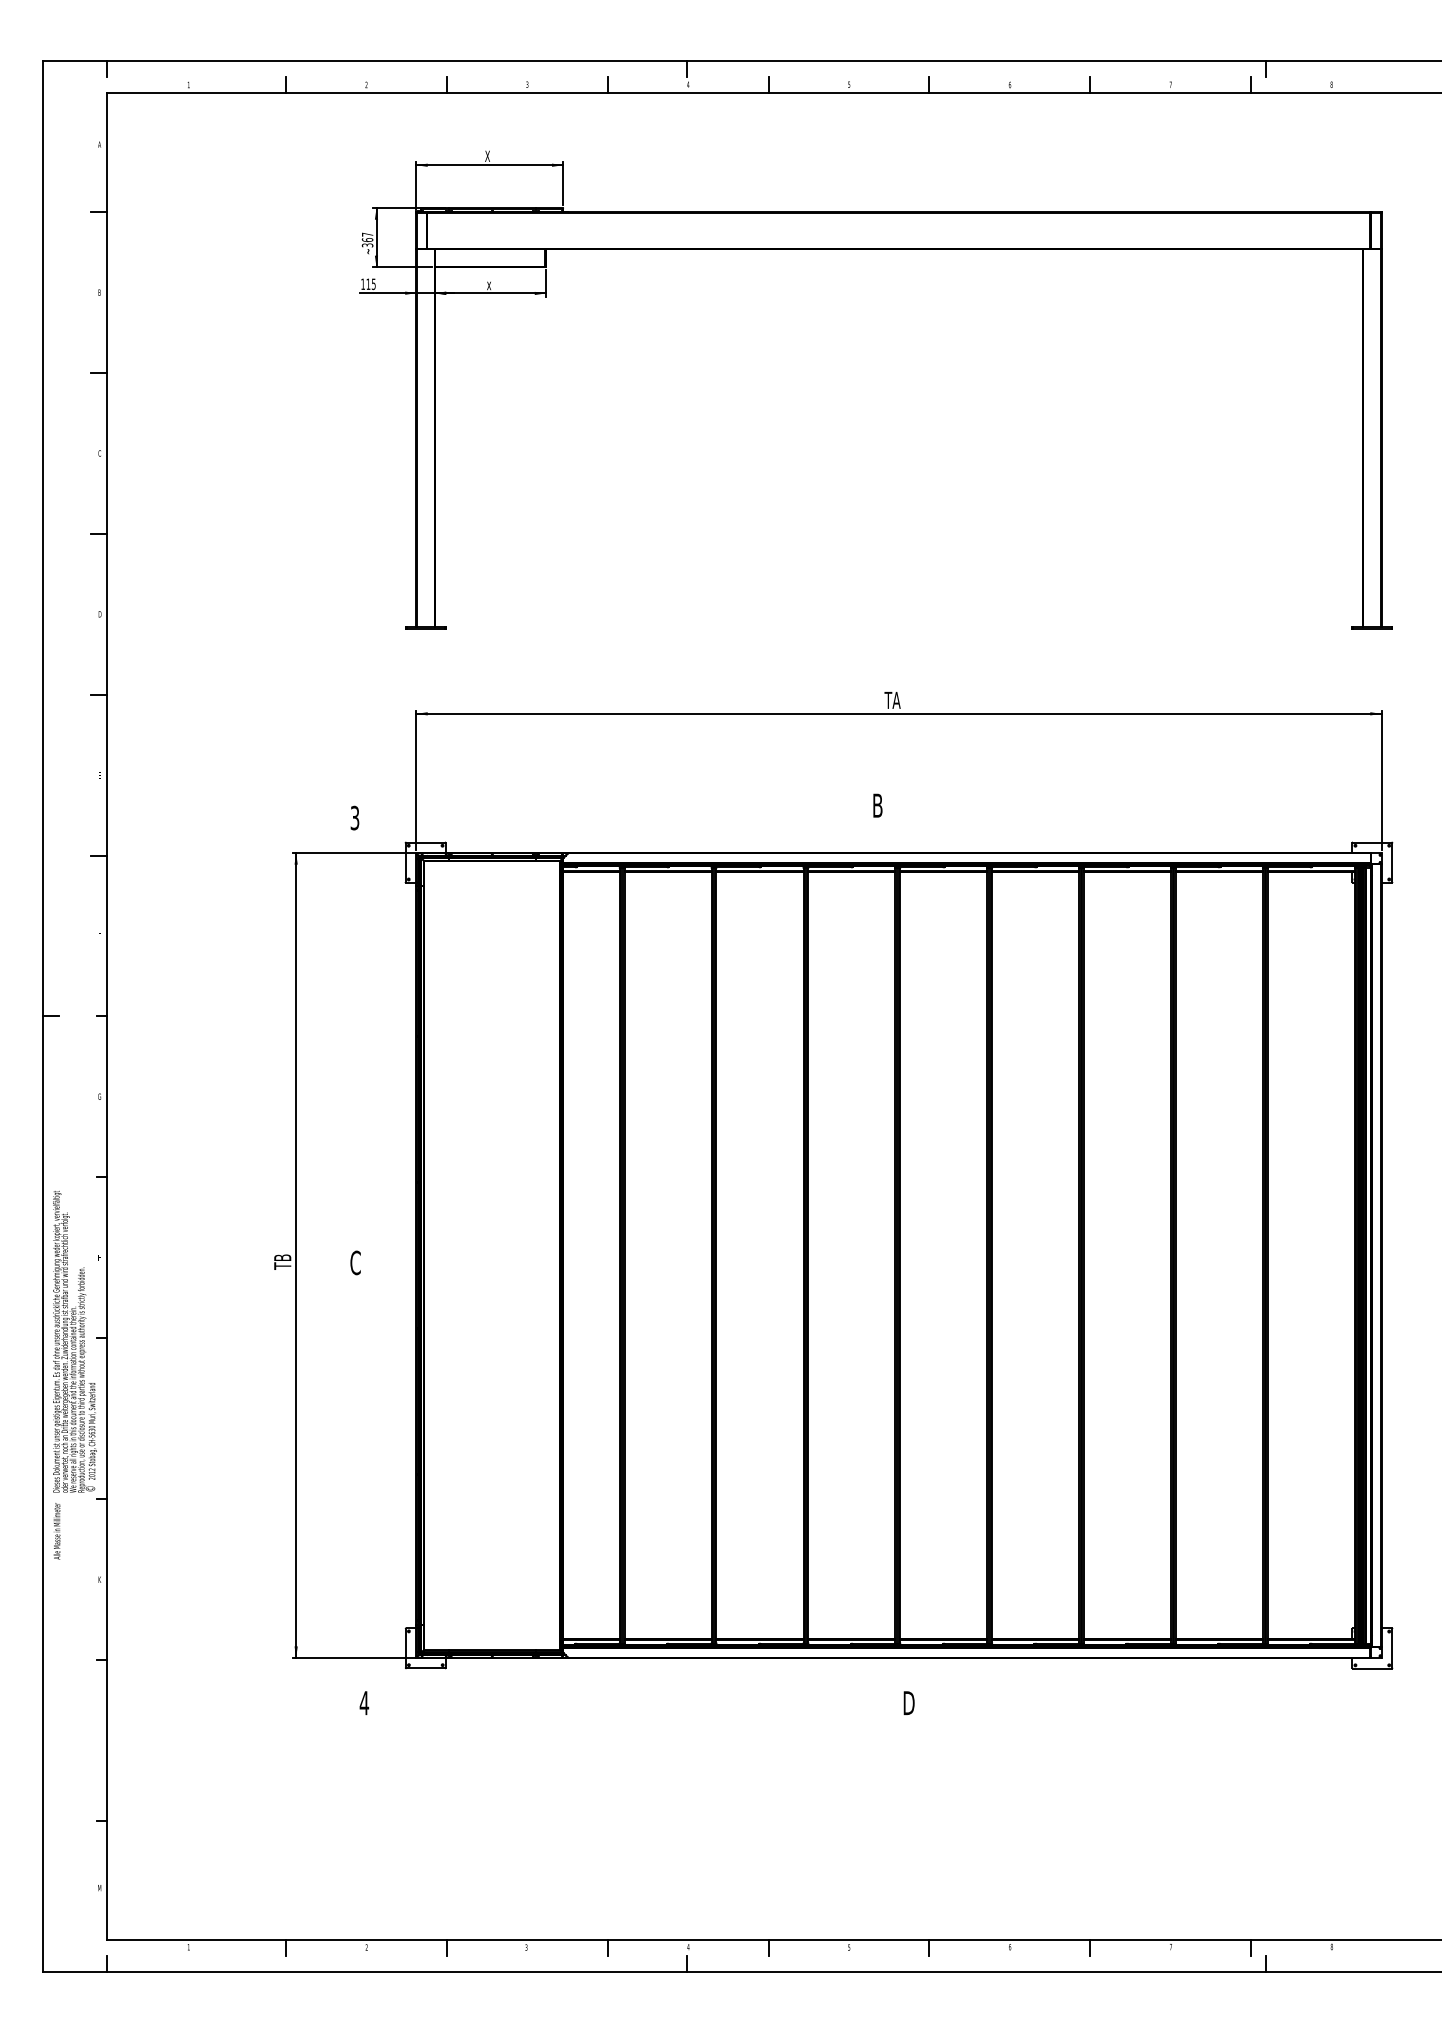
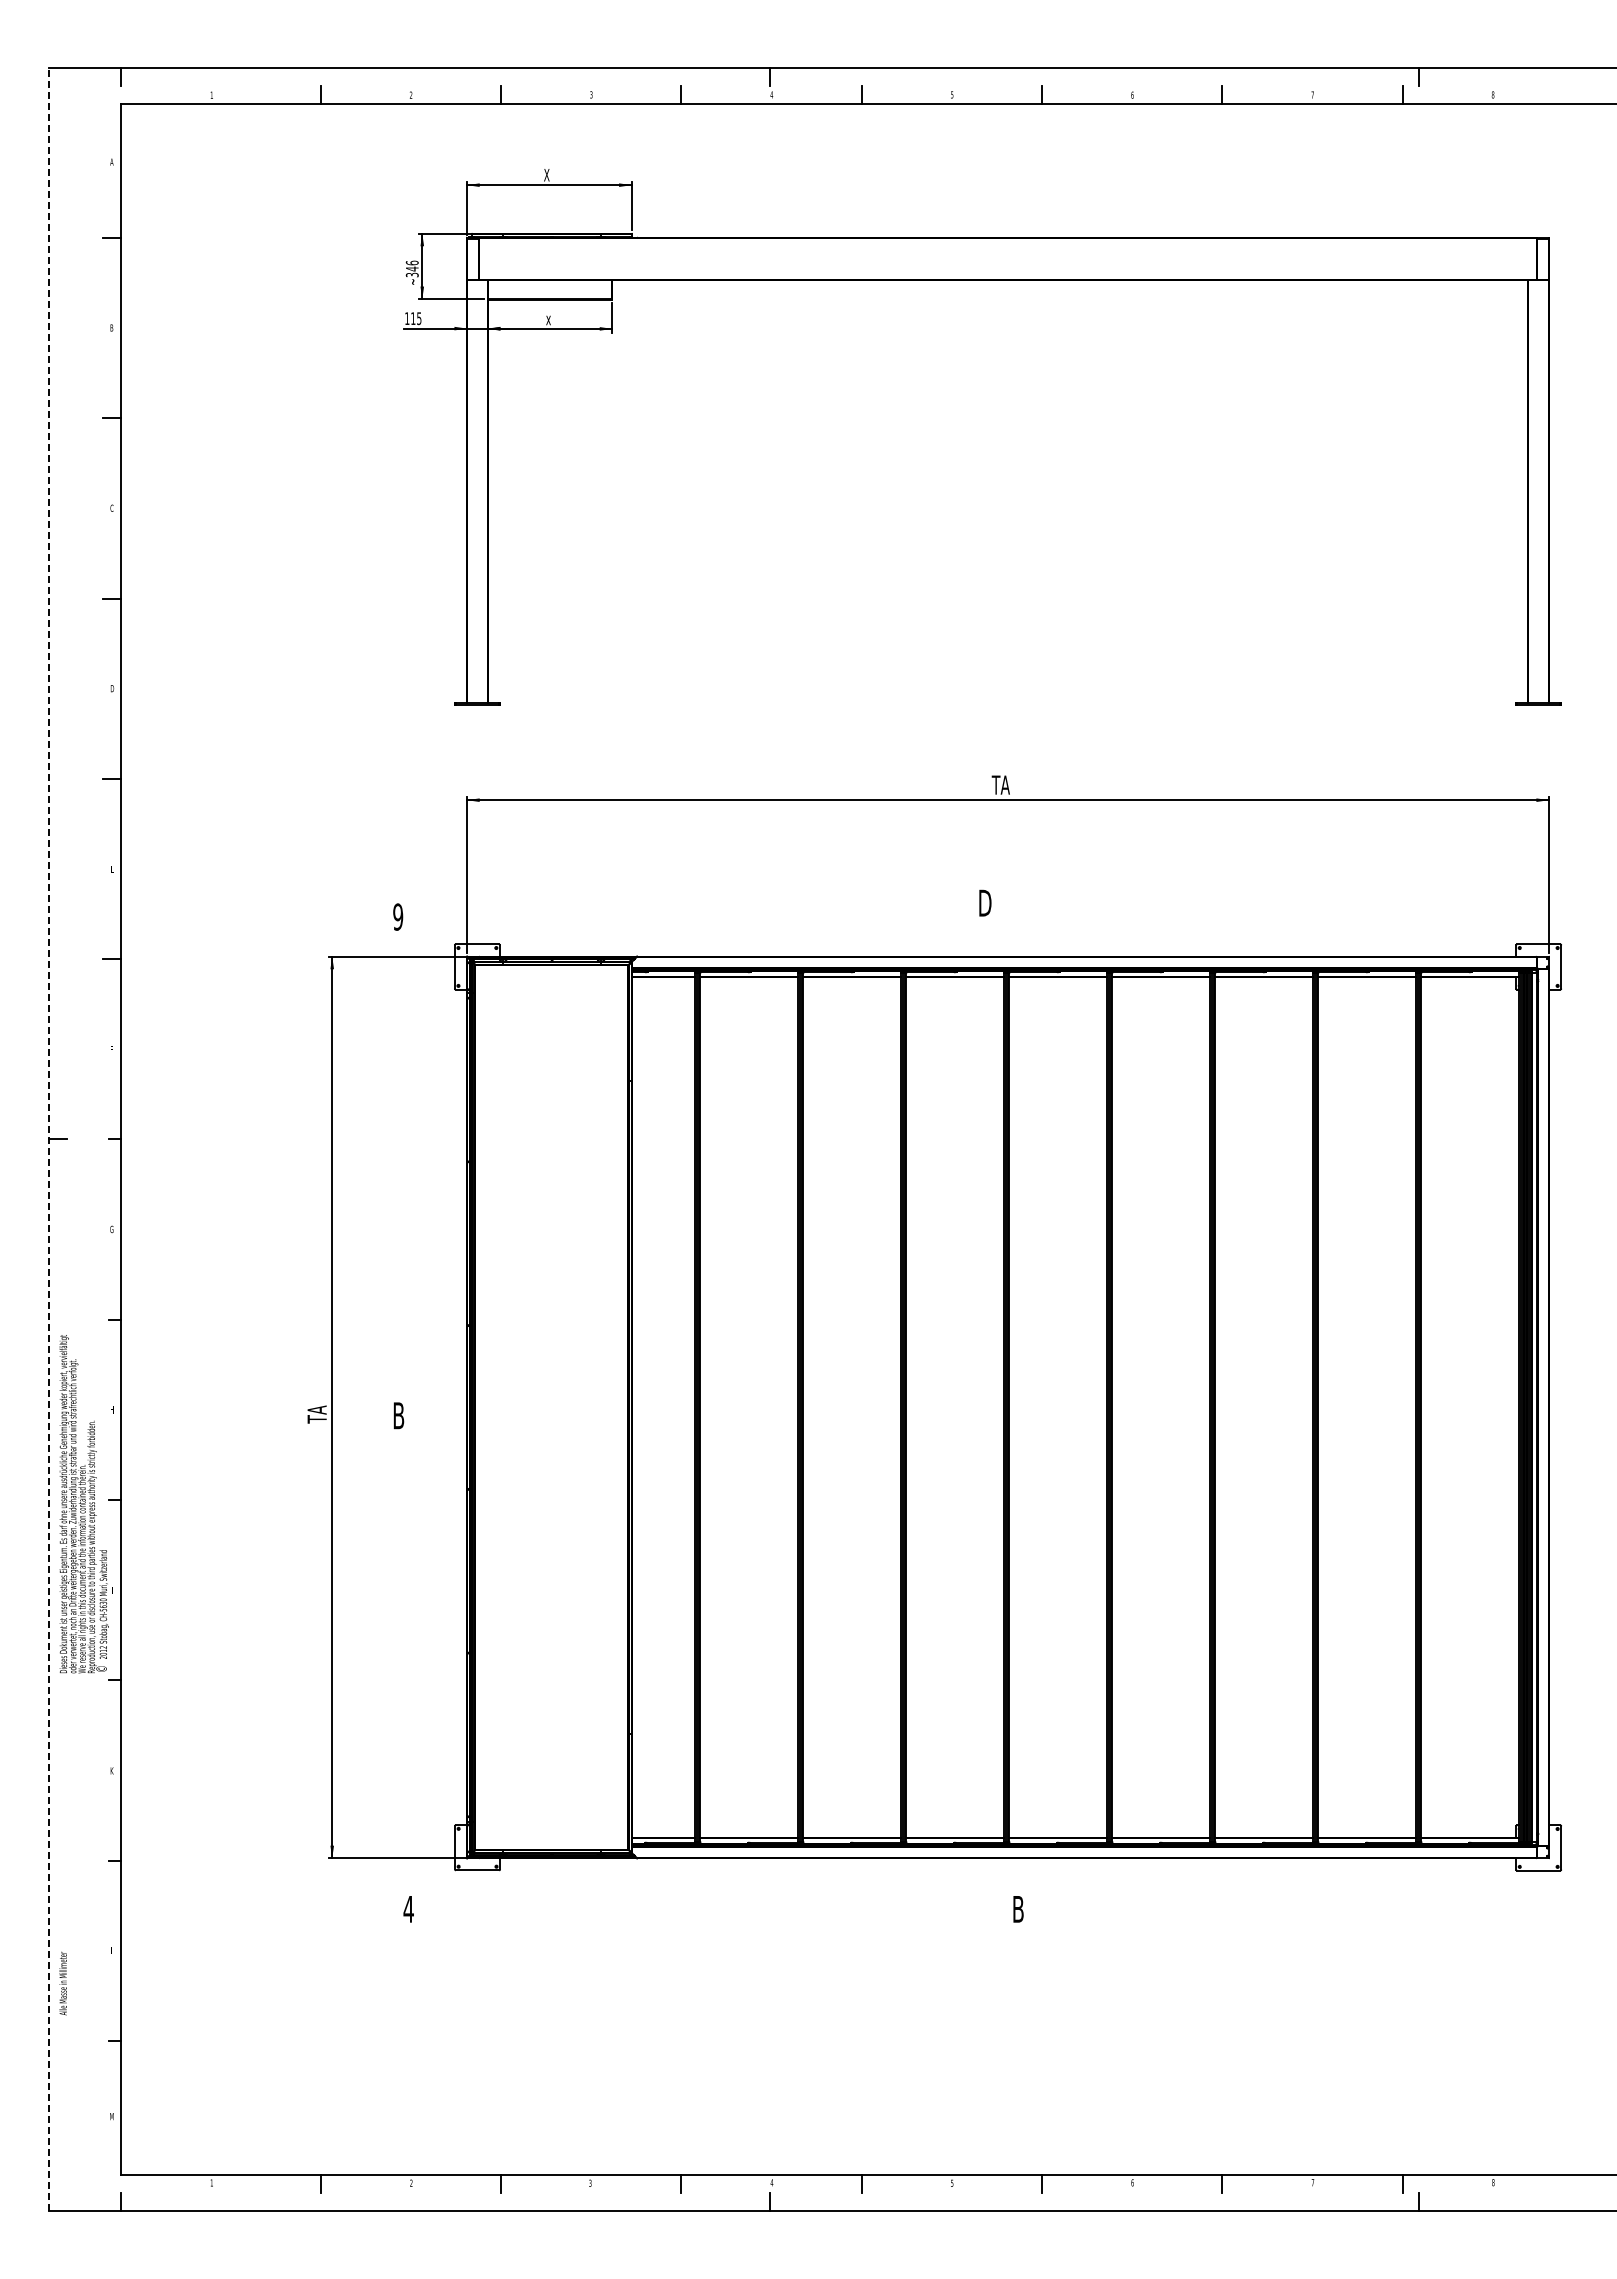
text: (366, 236) -> (411, 265), ~367 -> ~346
text: (879, 805) -> (986, 903), B -> D
text: (355, 817) -> (398, 916), 3 -> 9
line: (43, 1016) -> (48, 1139), solid -> dashed
text: (282, 1257) -> (316, 1409), TB -> TA
text: (355, 1262) -> (398, 1415), C -> B
text: (56, 1531) -> (62, 1983), moved
text: (910, 1703) -> (1020, 1909), D -> B

